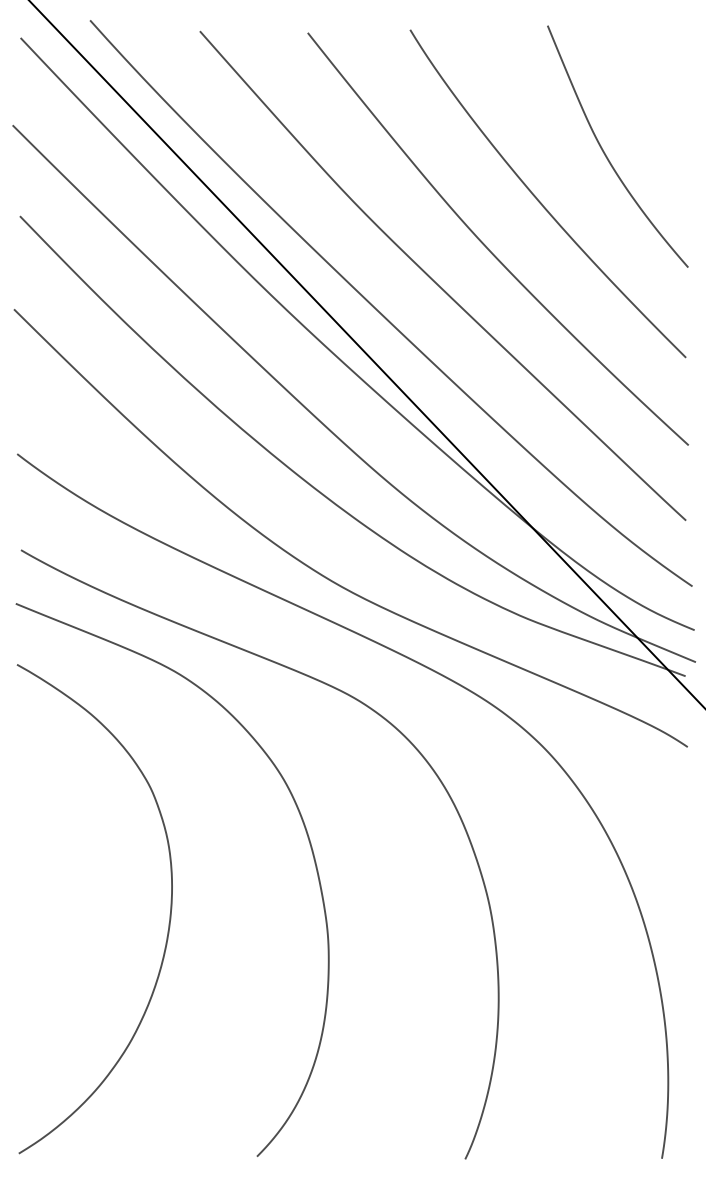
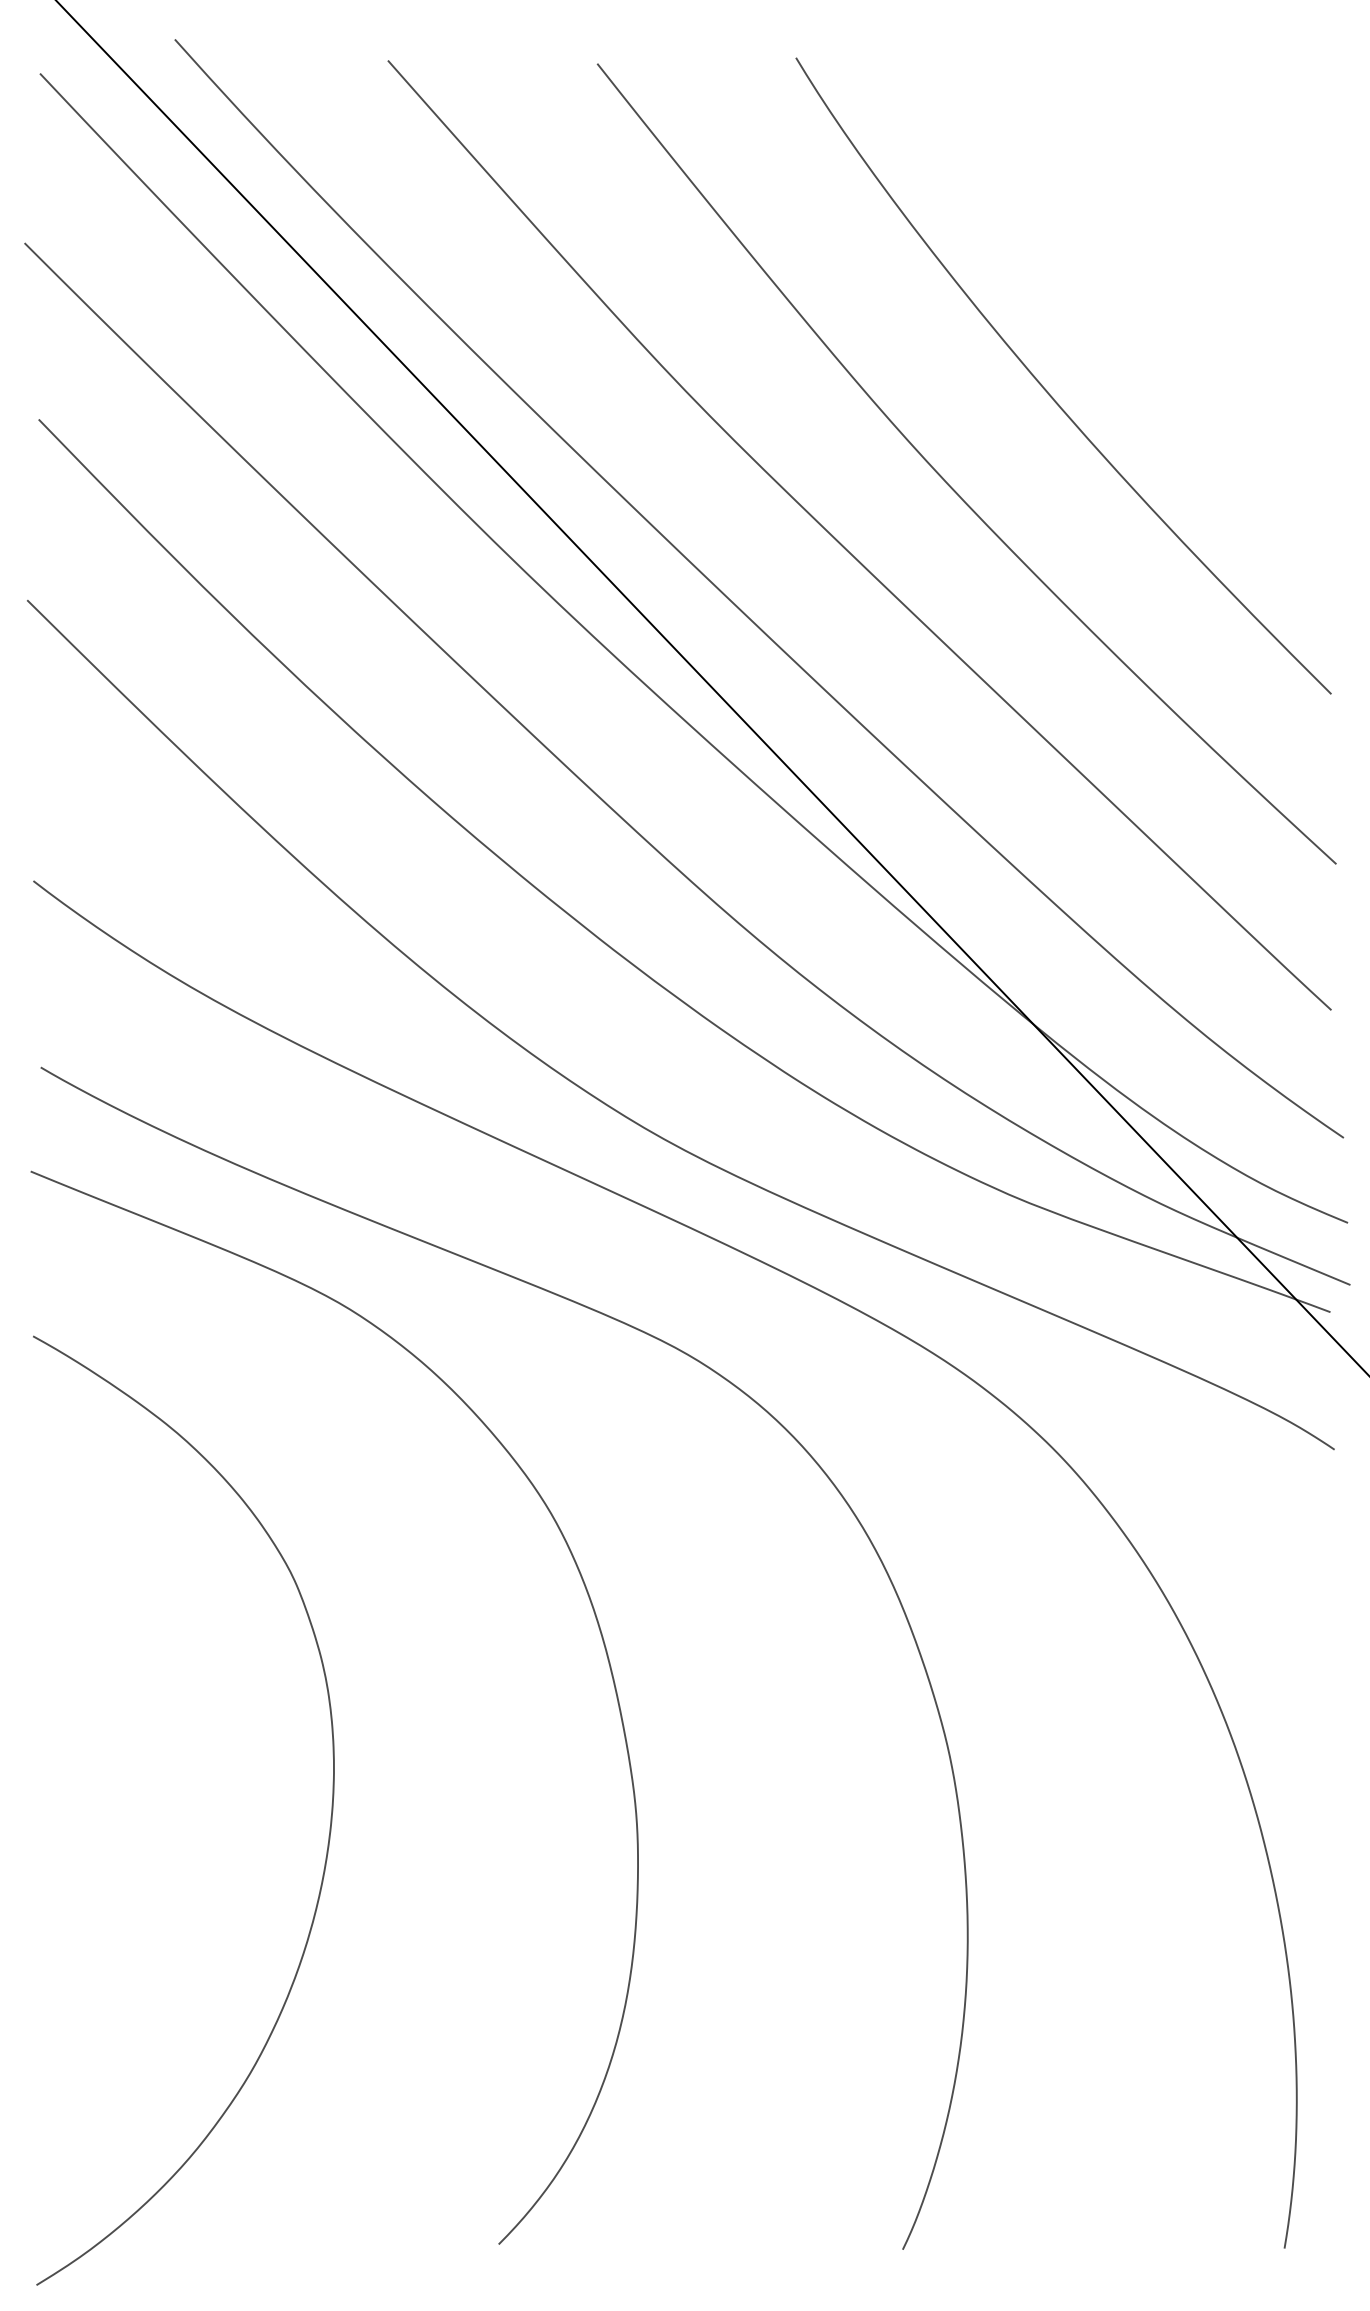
curve: (606, 154) -> (1176, 299), removed
curve: (169, 914) -> (328, 1821), moved

